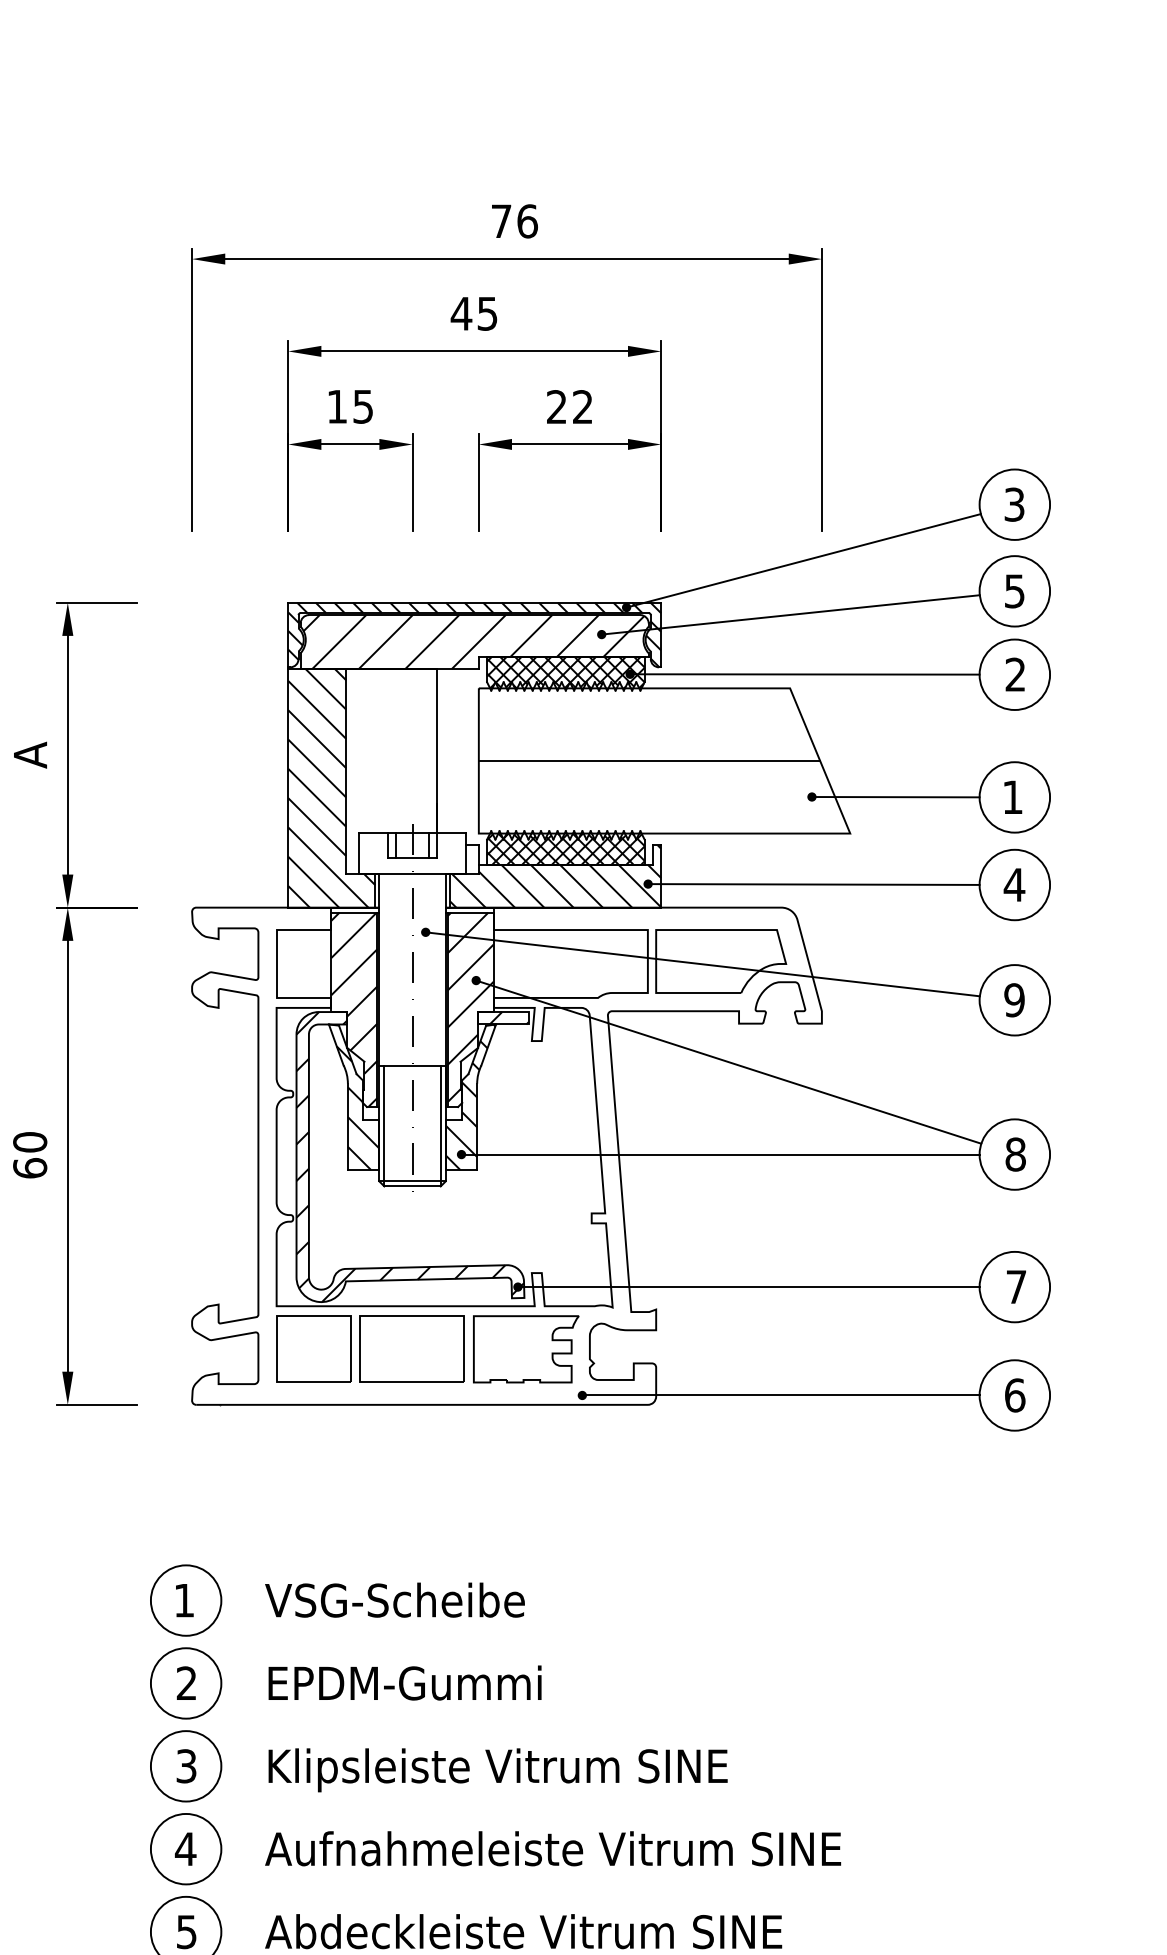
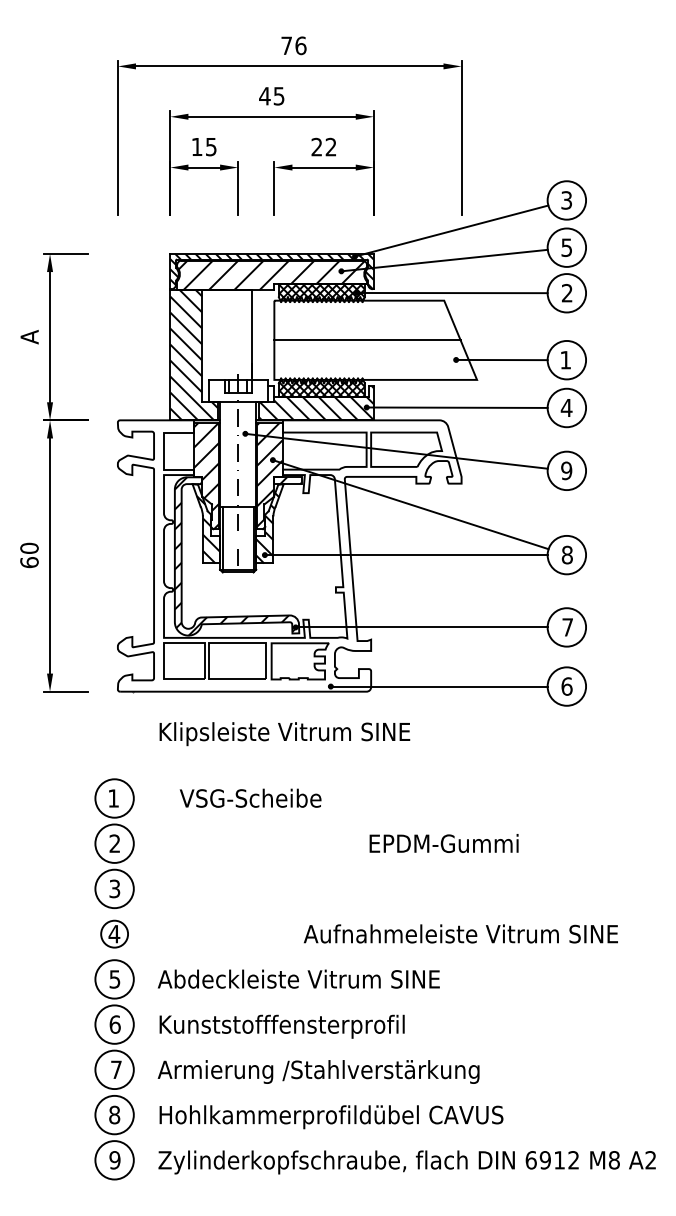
text: (394, 1598) -> (250, 797), moved
text: (403, 1683) -> (443, 843), moved
text: (497, 1770) -> (284, 734), moved
circle: (185, 1847) -> (114, 933), size x0.7
text: (552, 1847) -> (460, 933), moved

